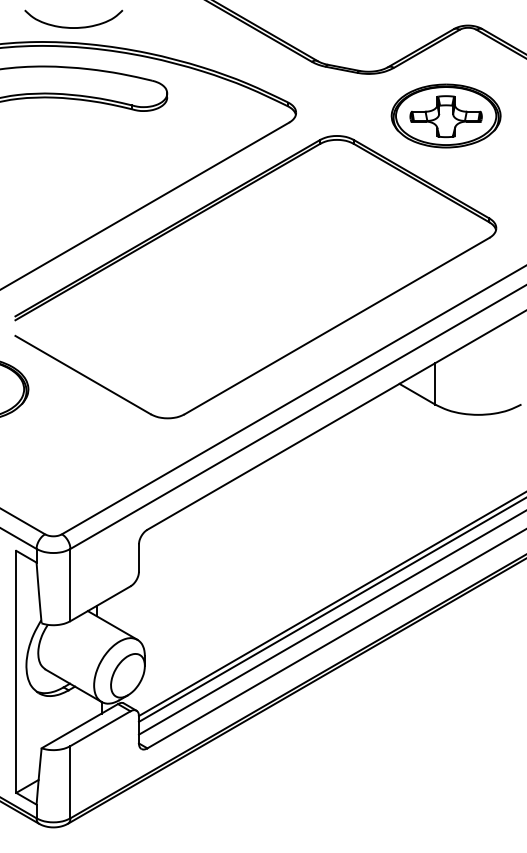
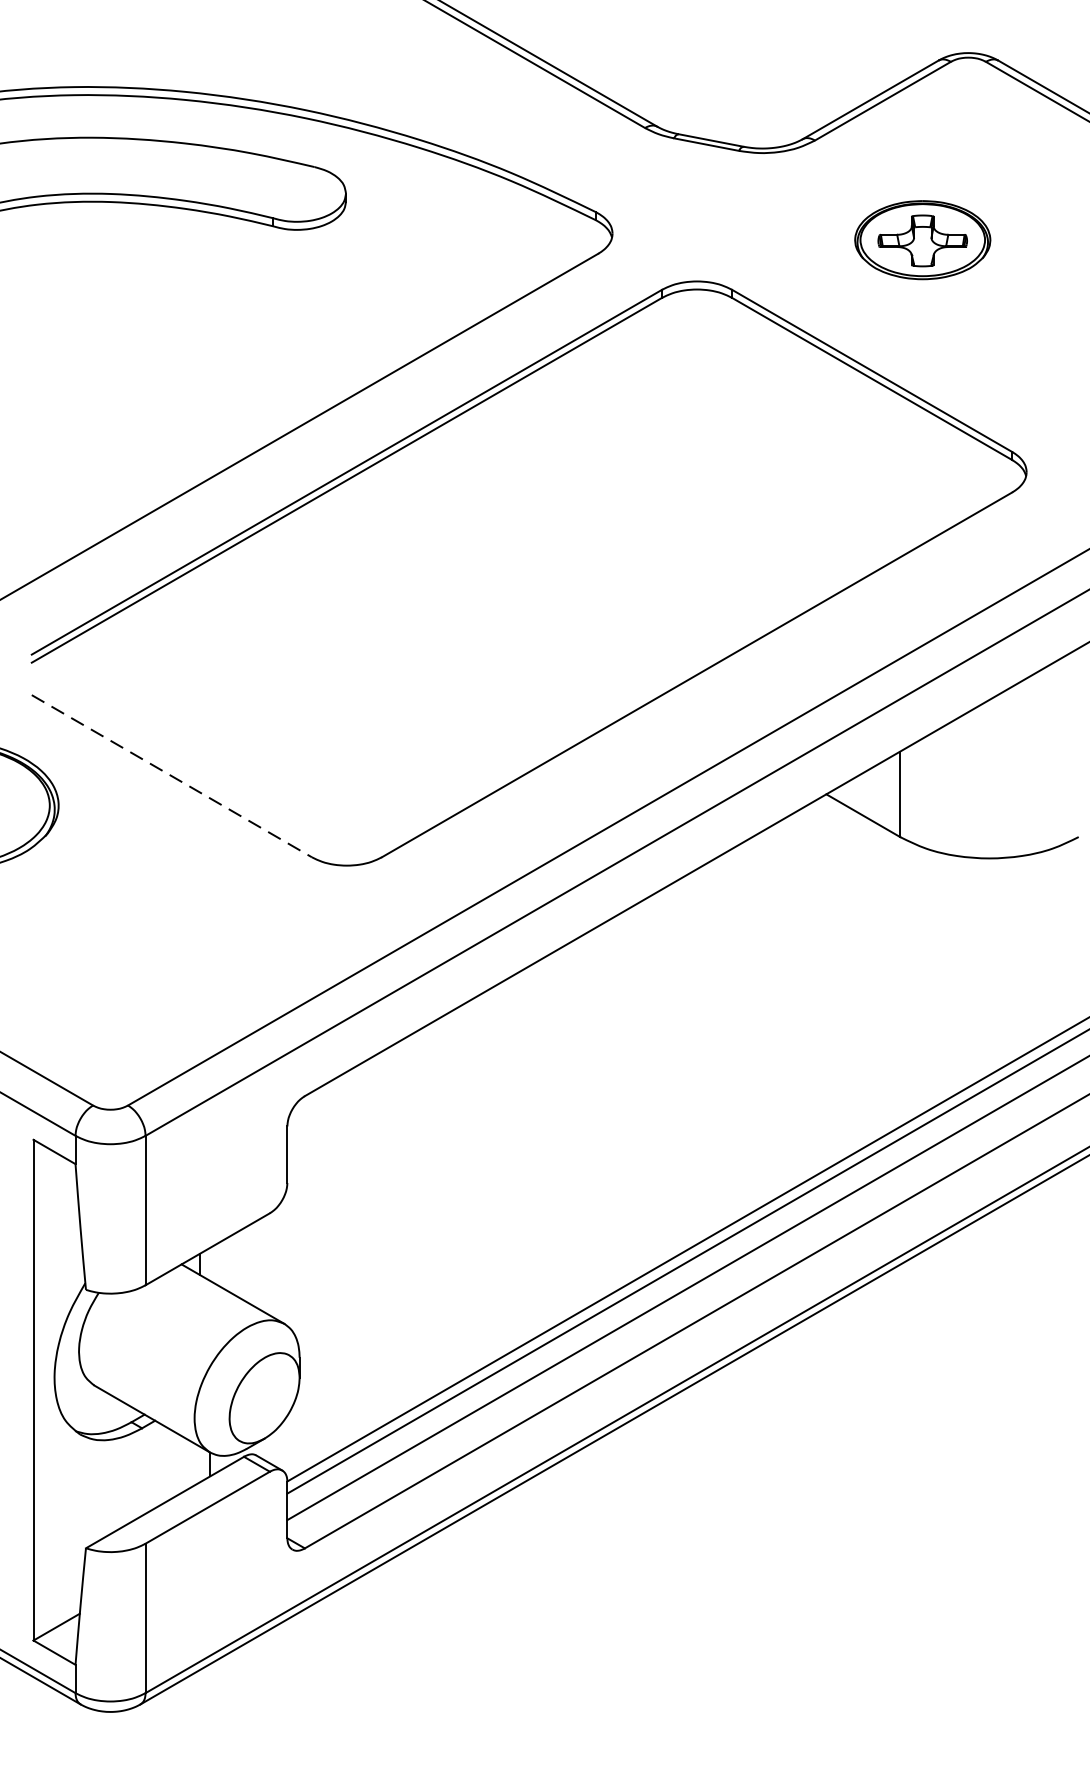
curve: (73, 27) -> (151, 57), removed
part: (445, 115) -> (921, 239), size x0.6
line: (83, 375) -> (172, 776), solid -> dashed

